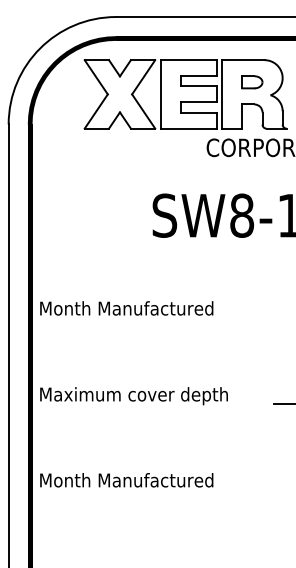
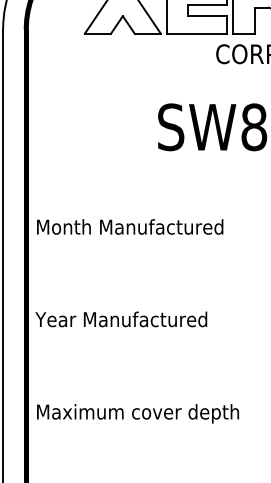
text: (132, 396) -> (136, 321), Maximum cover depth -> Year Manufactured
text: (140, 482) -> (144, 414), Month Manufactured -> Maximum cover depth

